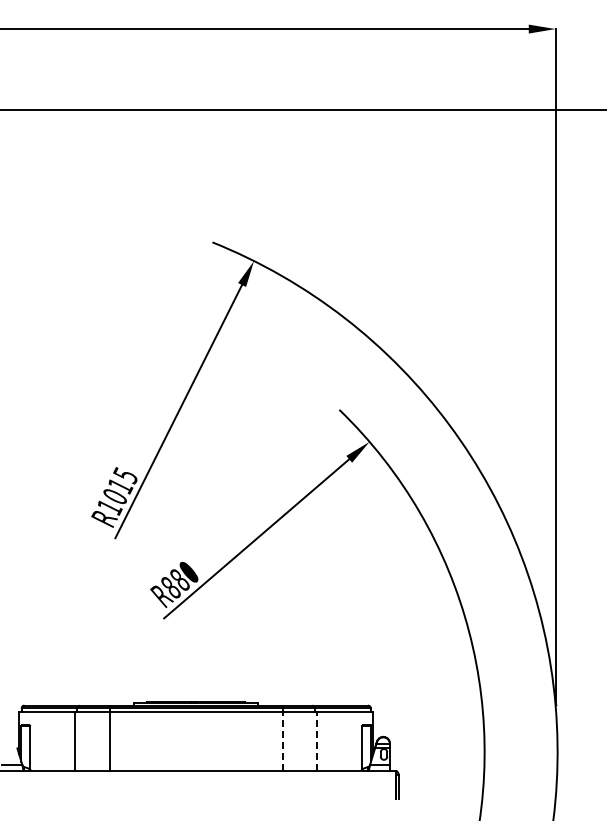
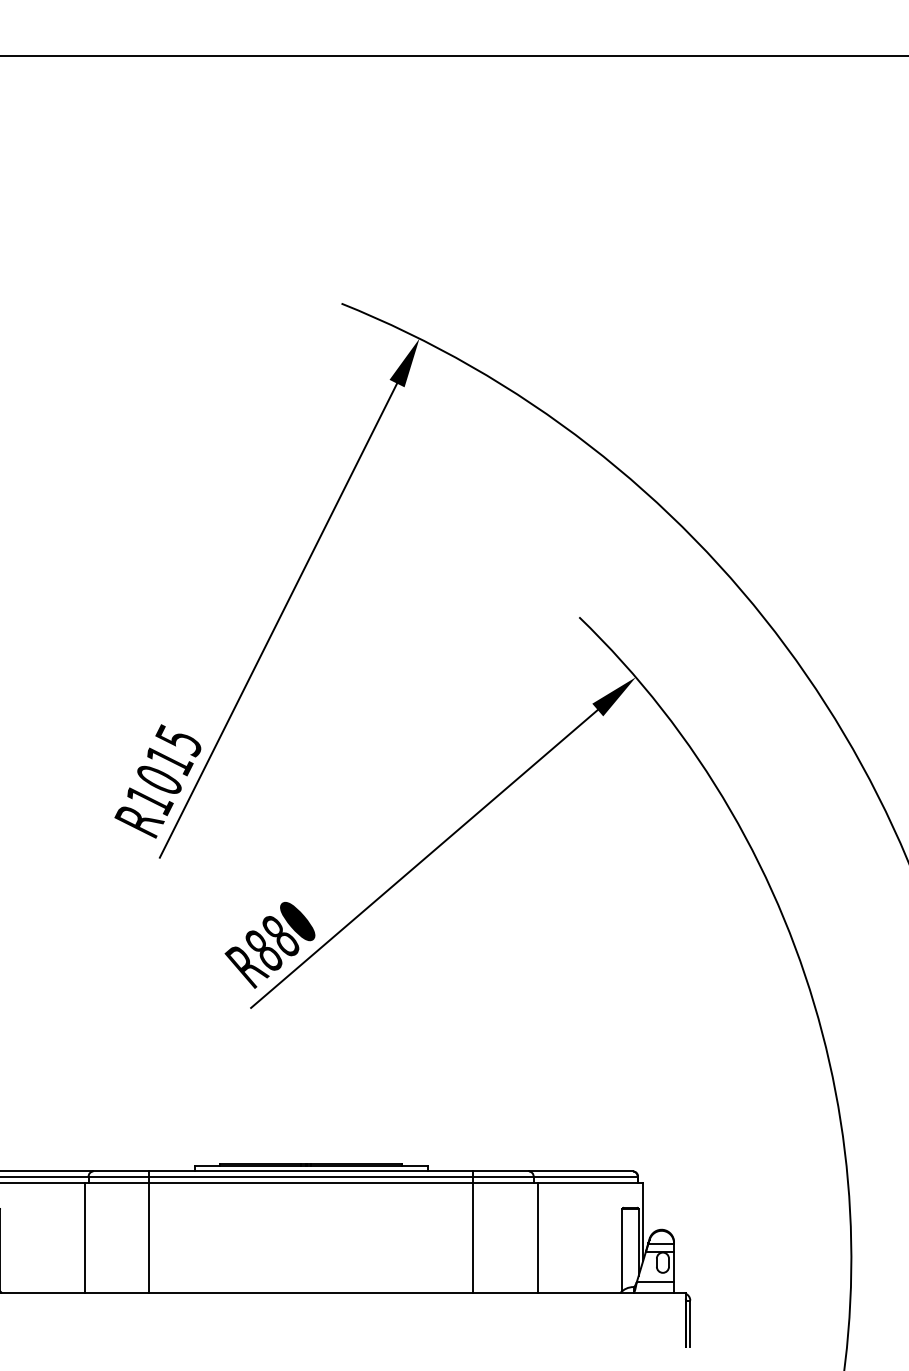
line: (282, 740) -> (472, 1236), dashed -> solid
line: (317, 740) -> (538, 1236), dashed -> solid

